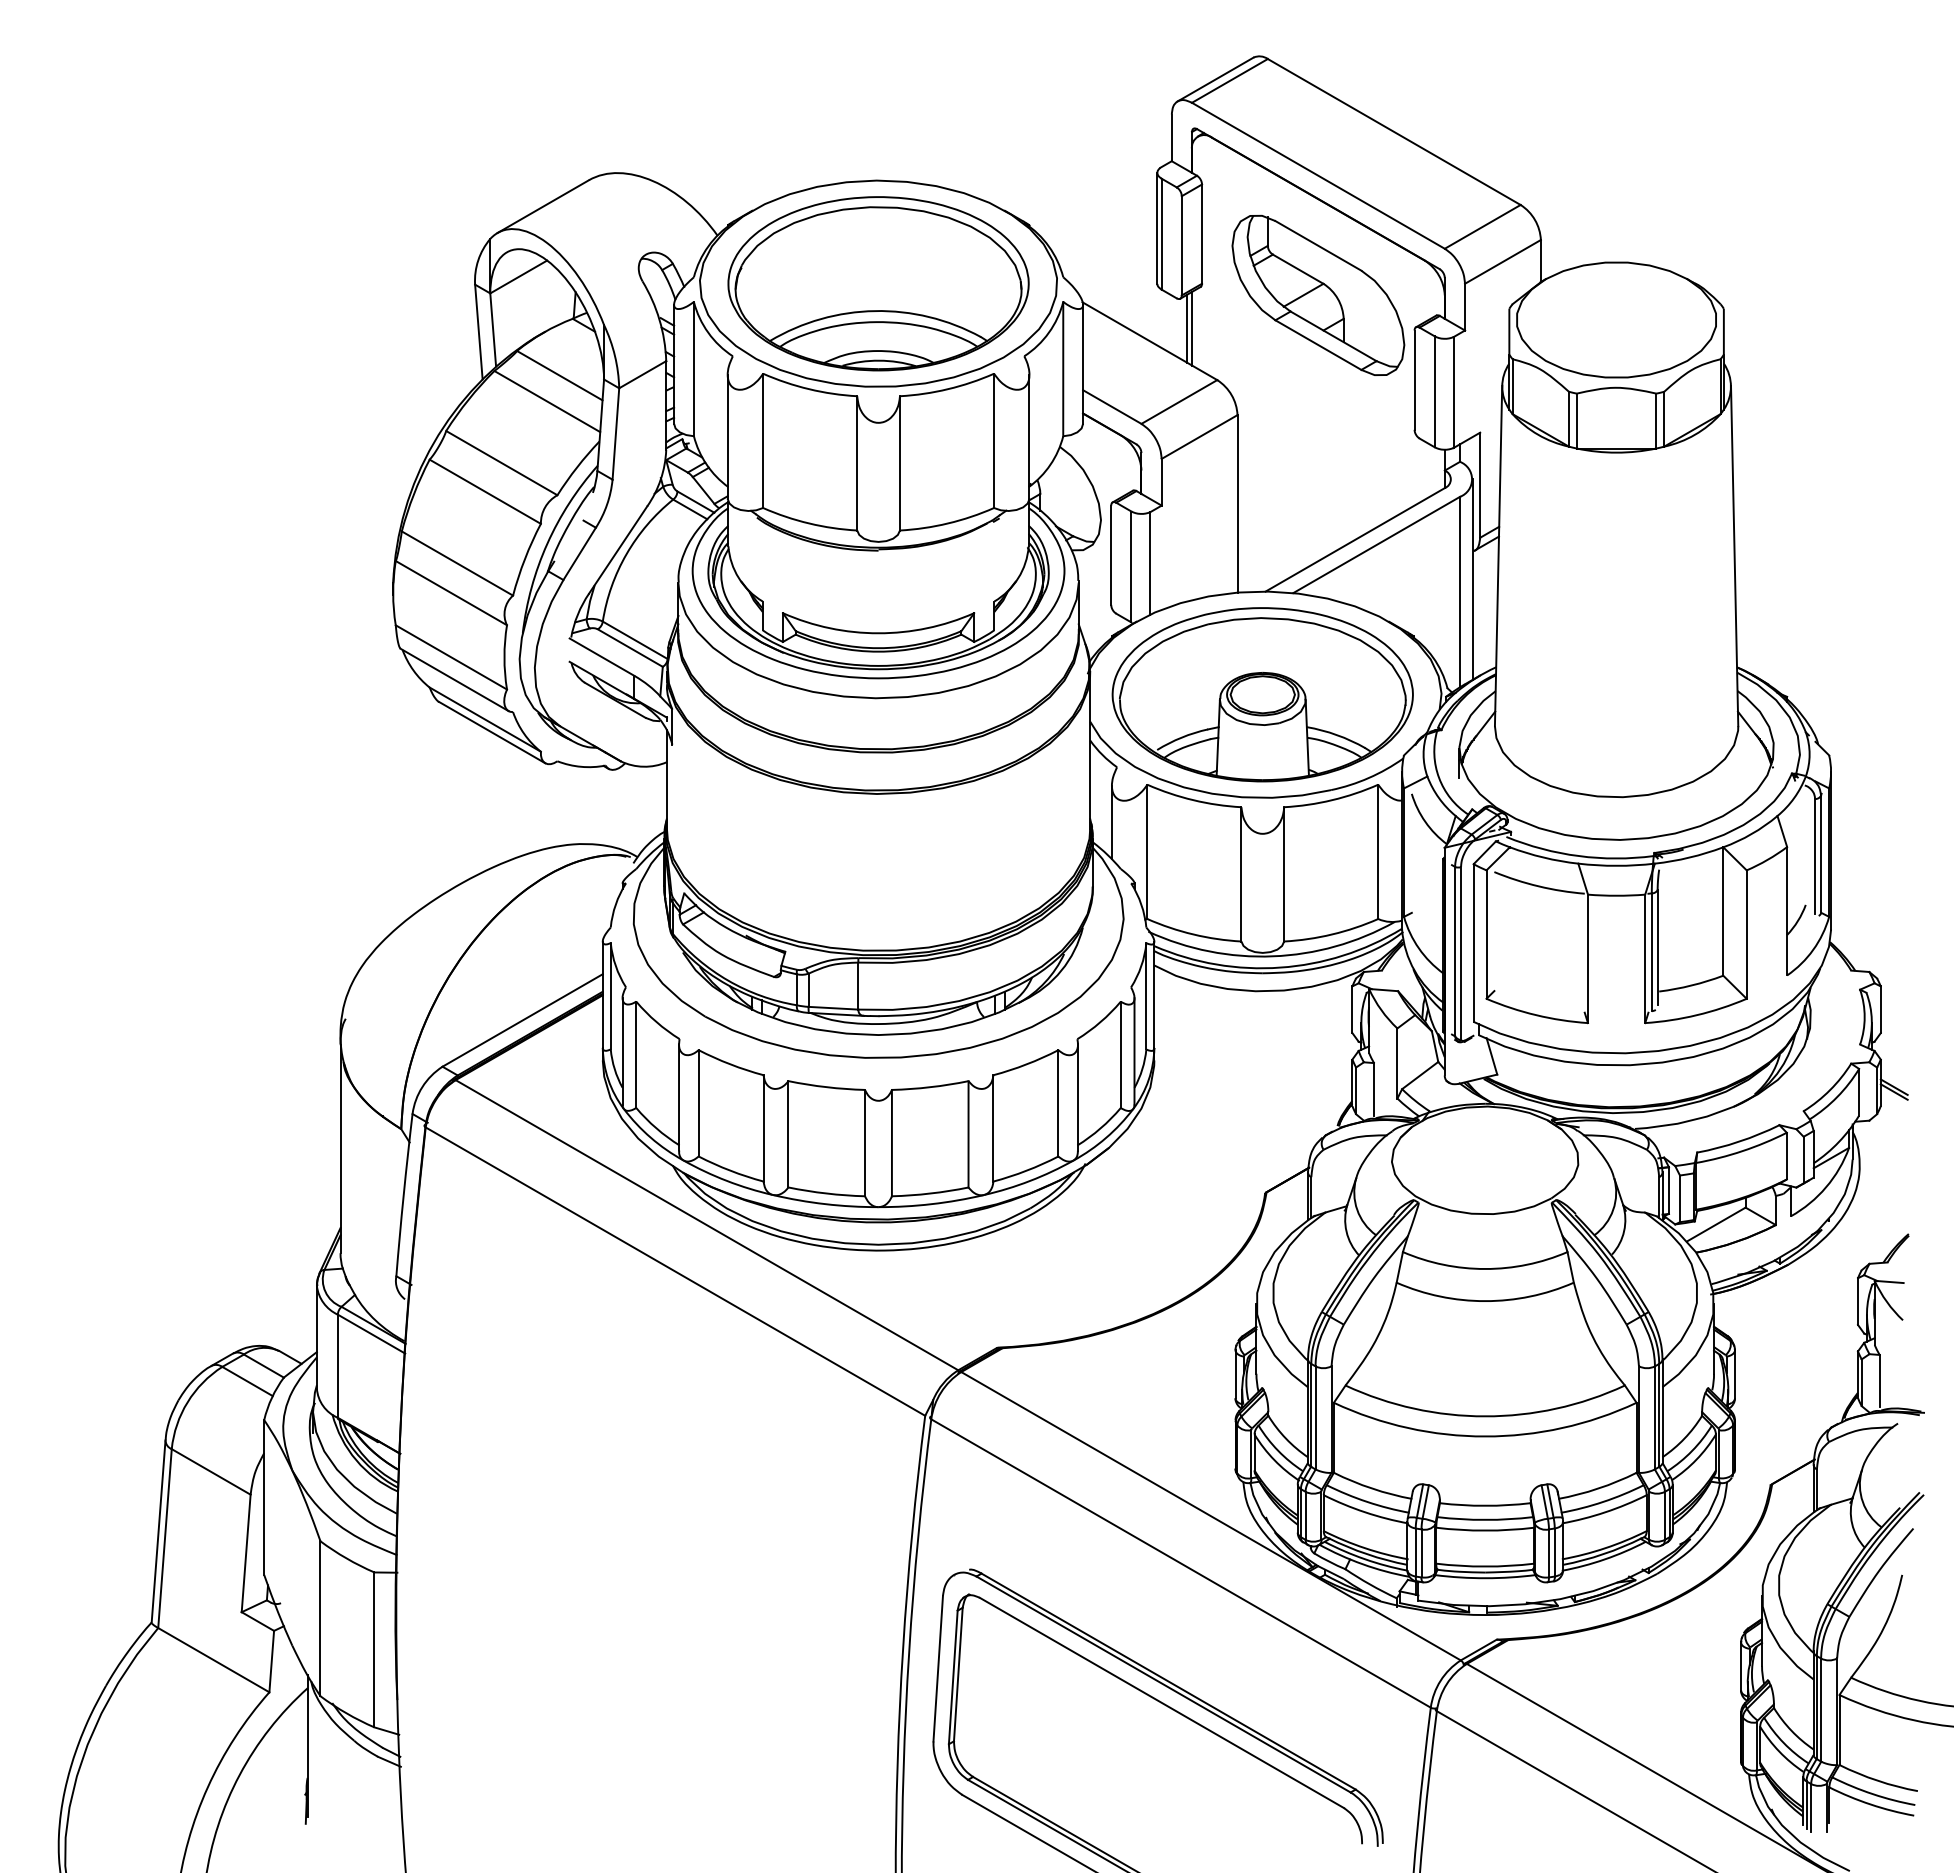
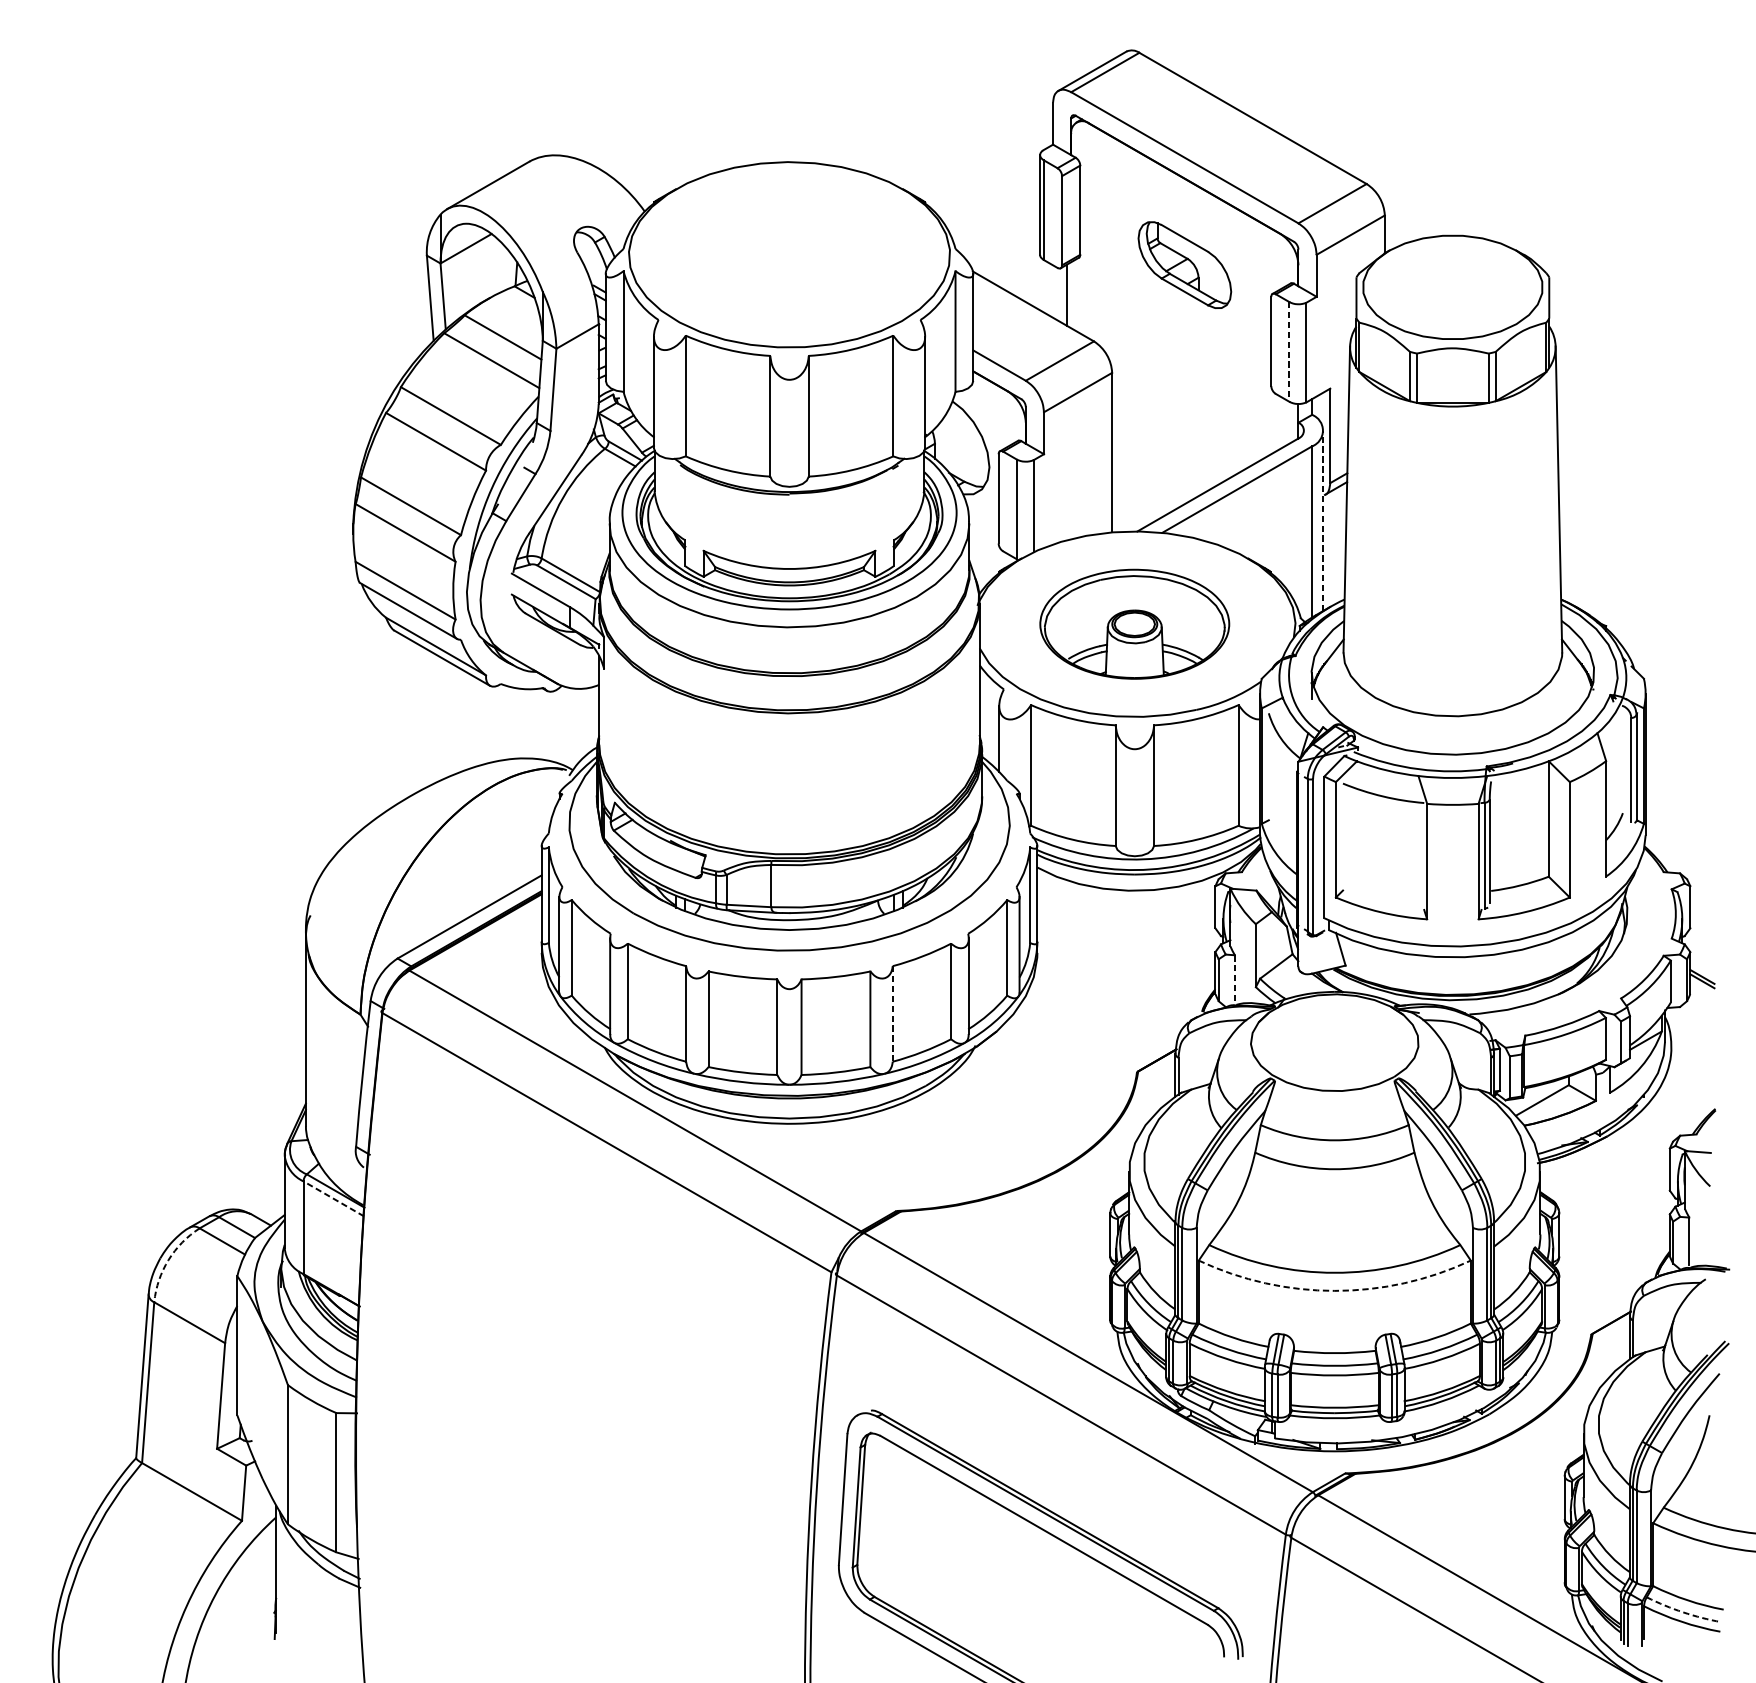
part: (878, 283) -> (789, 254), removed
part: (1318, 294) -> (1184, 264), size x0.6
line: (1192, 328) -> (1071, 295), removed
line: (1434, 392) -> (1289, 352), solid -> dashed
line: (1472, 579) -> (1323, 520), solid -> dashed
part: (1262, 694) -> (1134, 623), size x0.7
line: (1374, 1089) -> (1235, 979), solid -> dashed
line: (993, 1128) -> (892, 1014), solid -> dashed
line: (371, 1334) -> (333, 1199), solid -> dashed
arc: (187, 1402) -> (168, 1260), solid -> dashed
arc: (1485, 1436) -> (1335, 1290), solid -> dashed
arc: (1872, 1794) -> (1682, 1612), solid -> dashed

